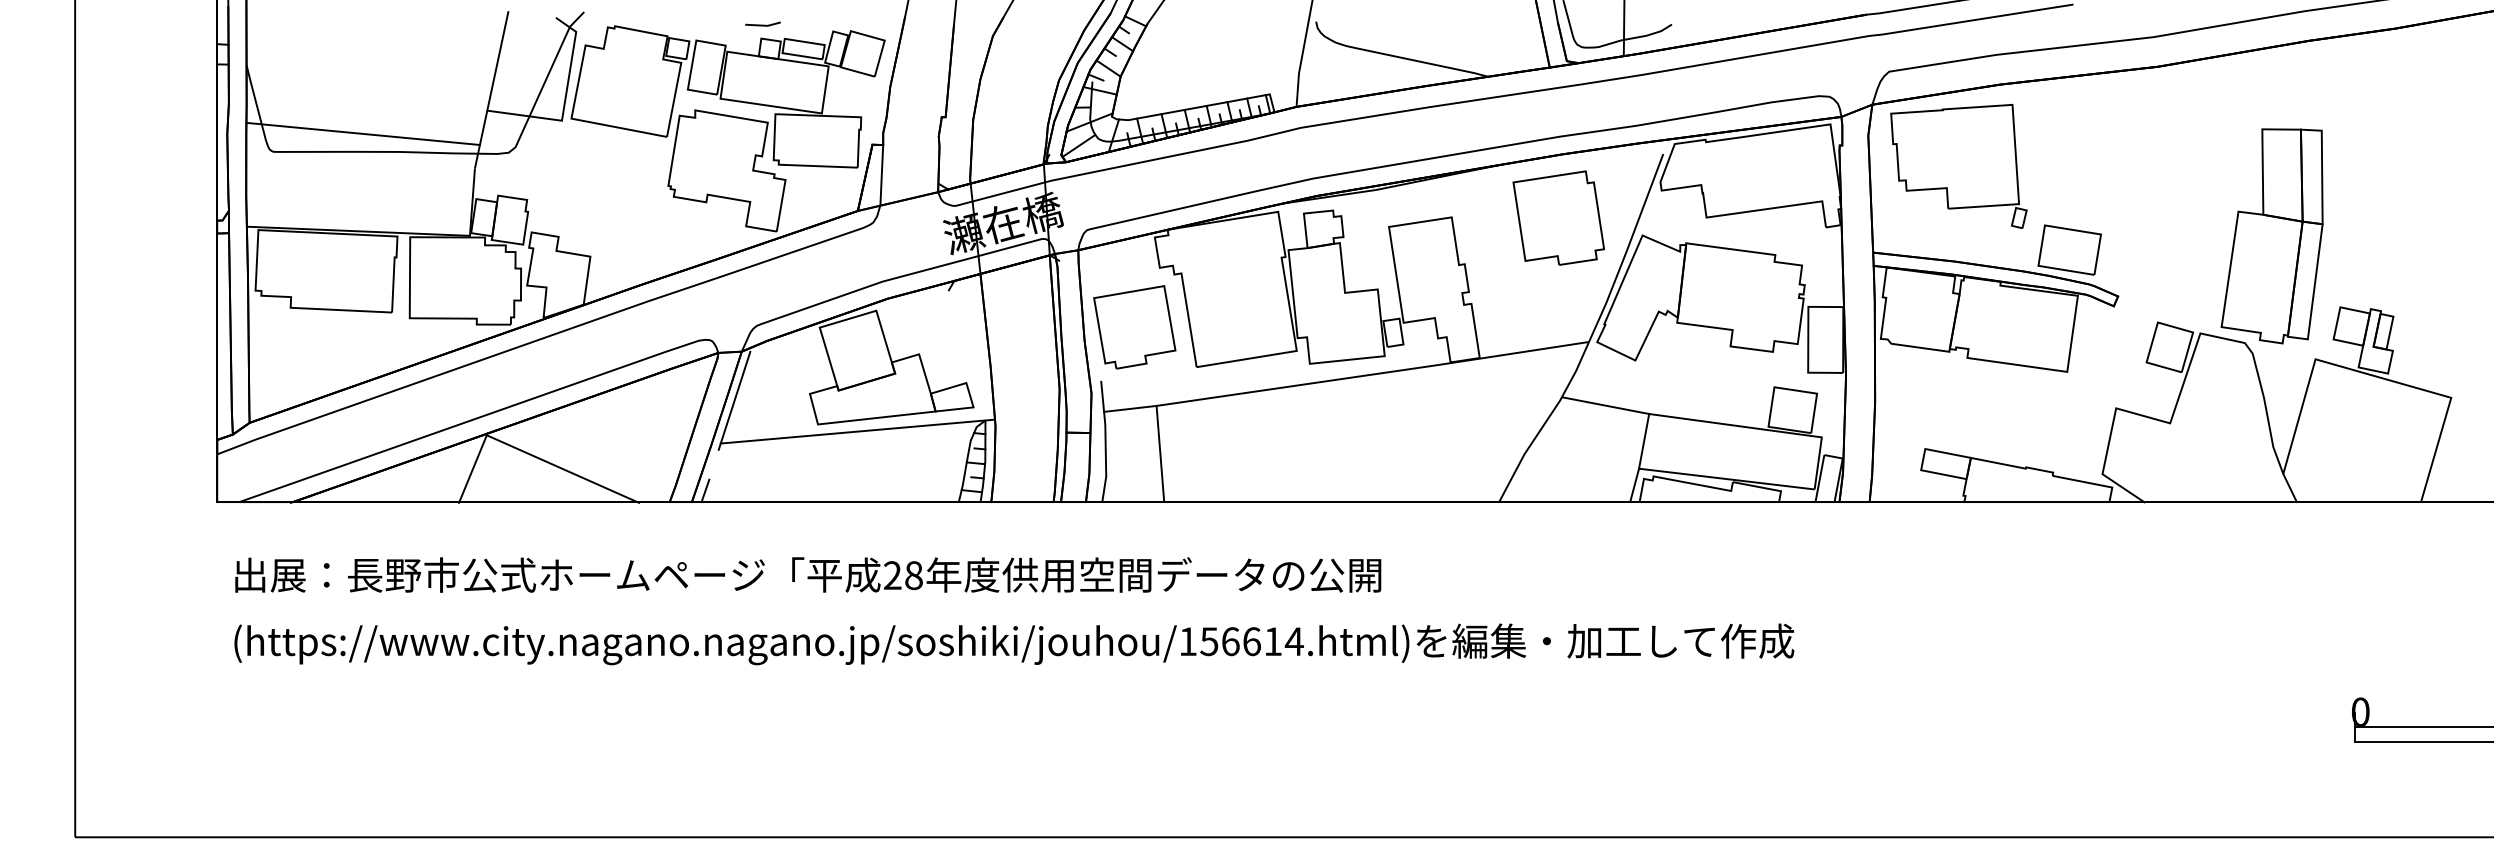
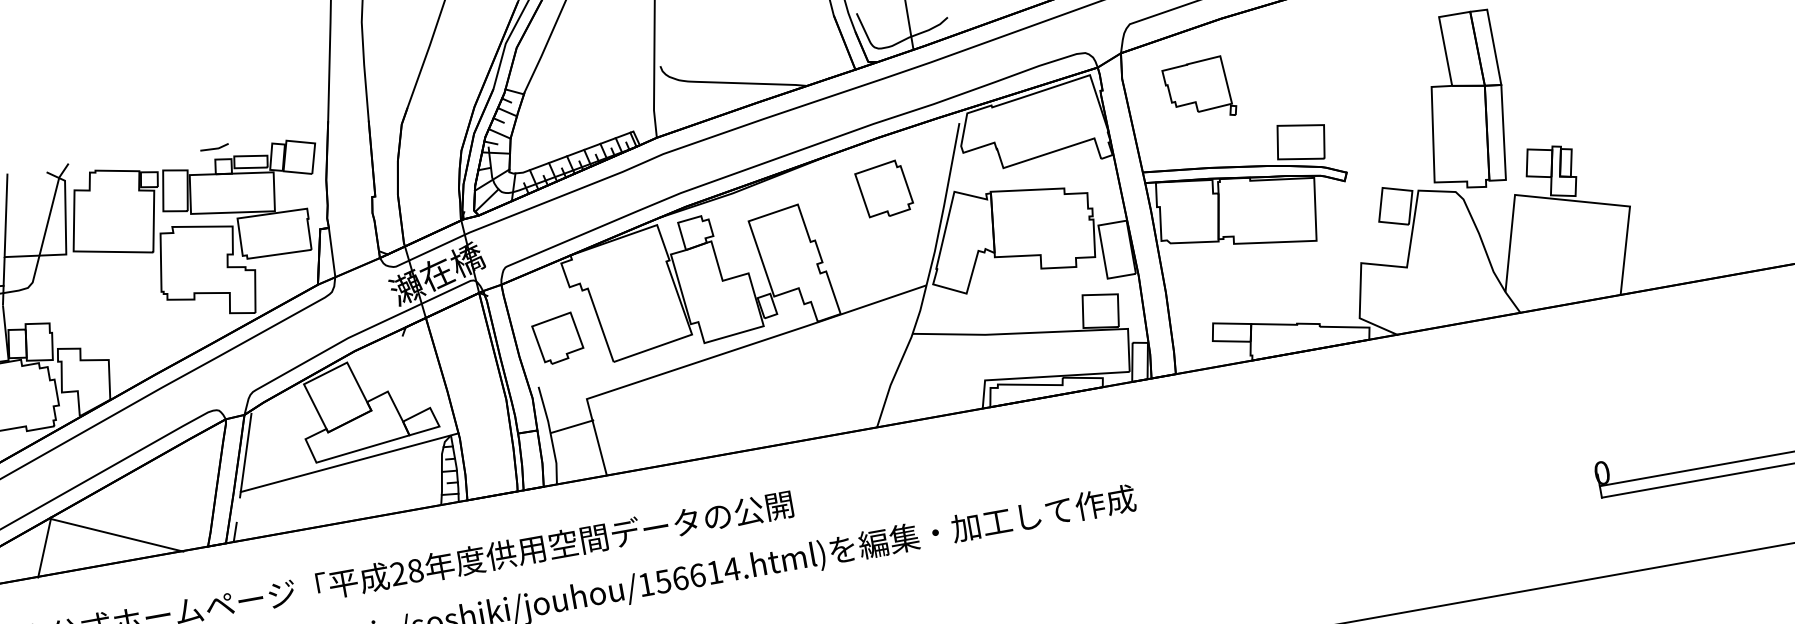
part: (1958, 166) -> (1199, 90), size x0.6
part: (1558, 217) -> (884, 189), size x0.7
part: (1134, 327) -> (557, 339), size x0.7
line: (1130, 408) -> (572, 426), moved
line: (1644, 441) -> (985, 357), removed

